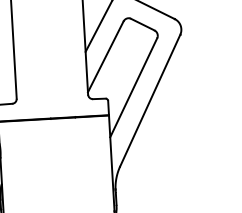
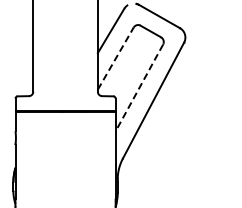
line: (105, 56) -> (115, 58), solid -> dashed
line: (133, 88) -> (139, 88), solid -> dashed

